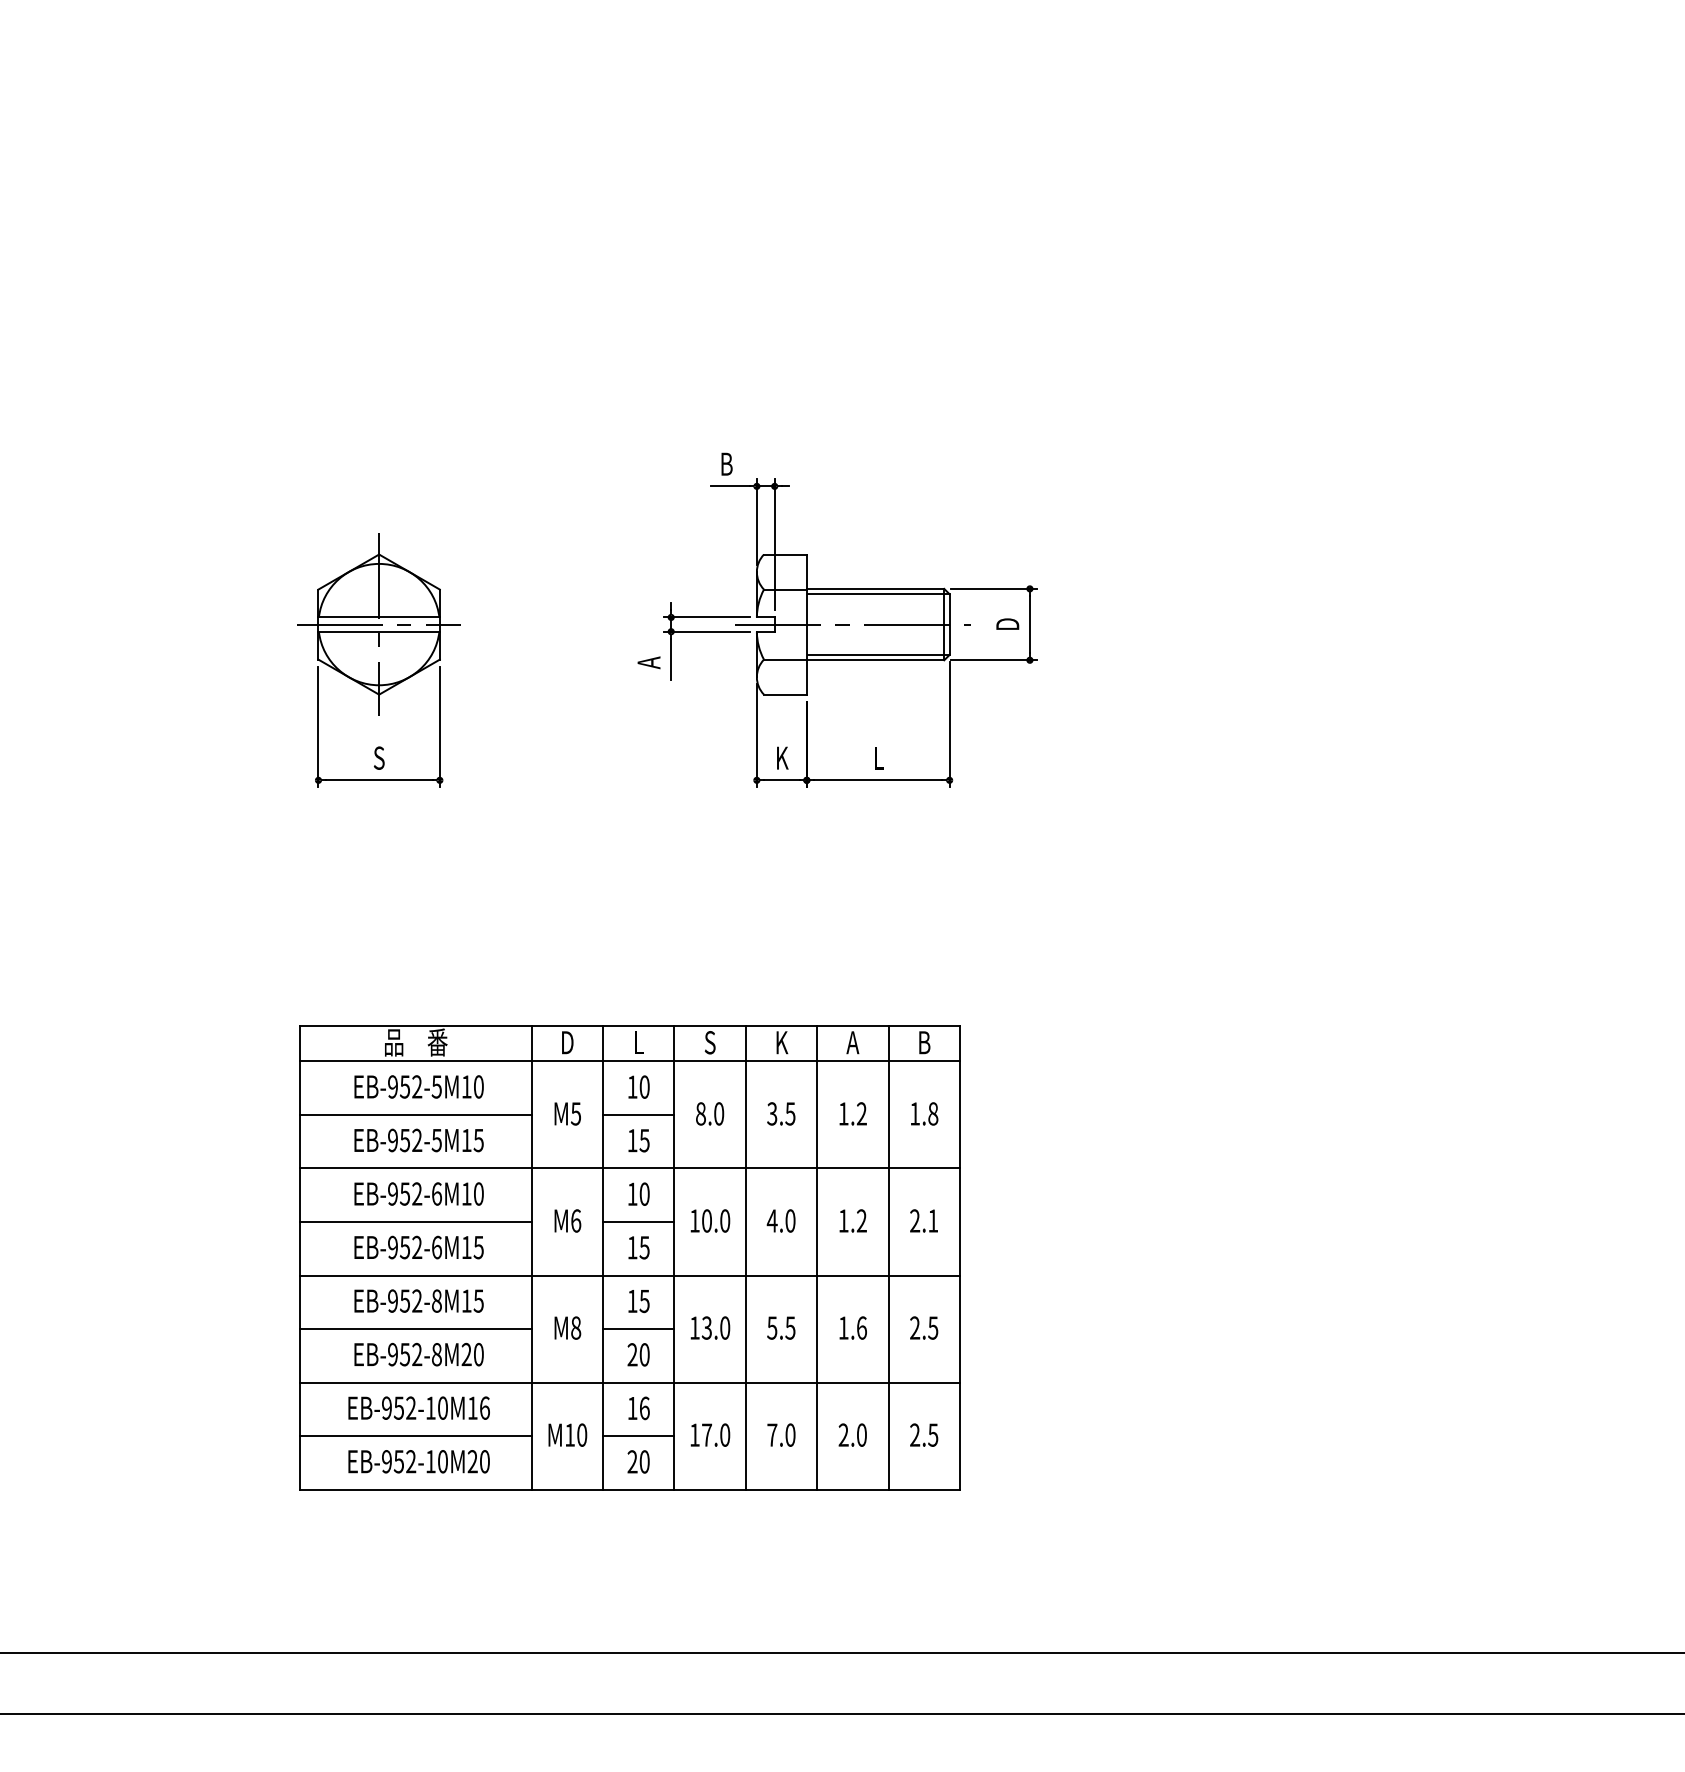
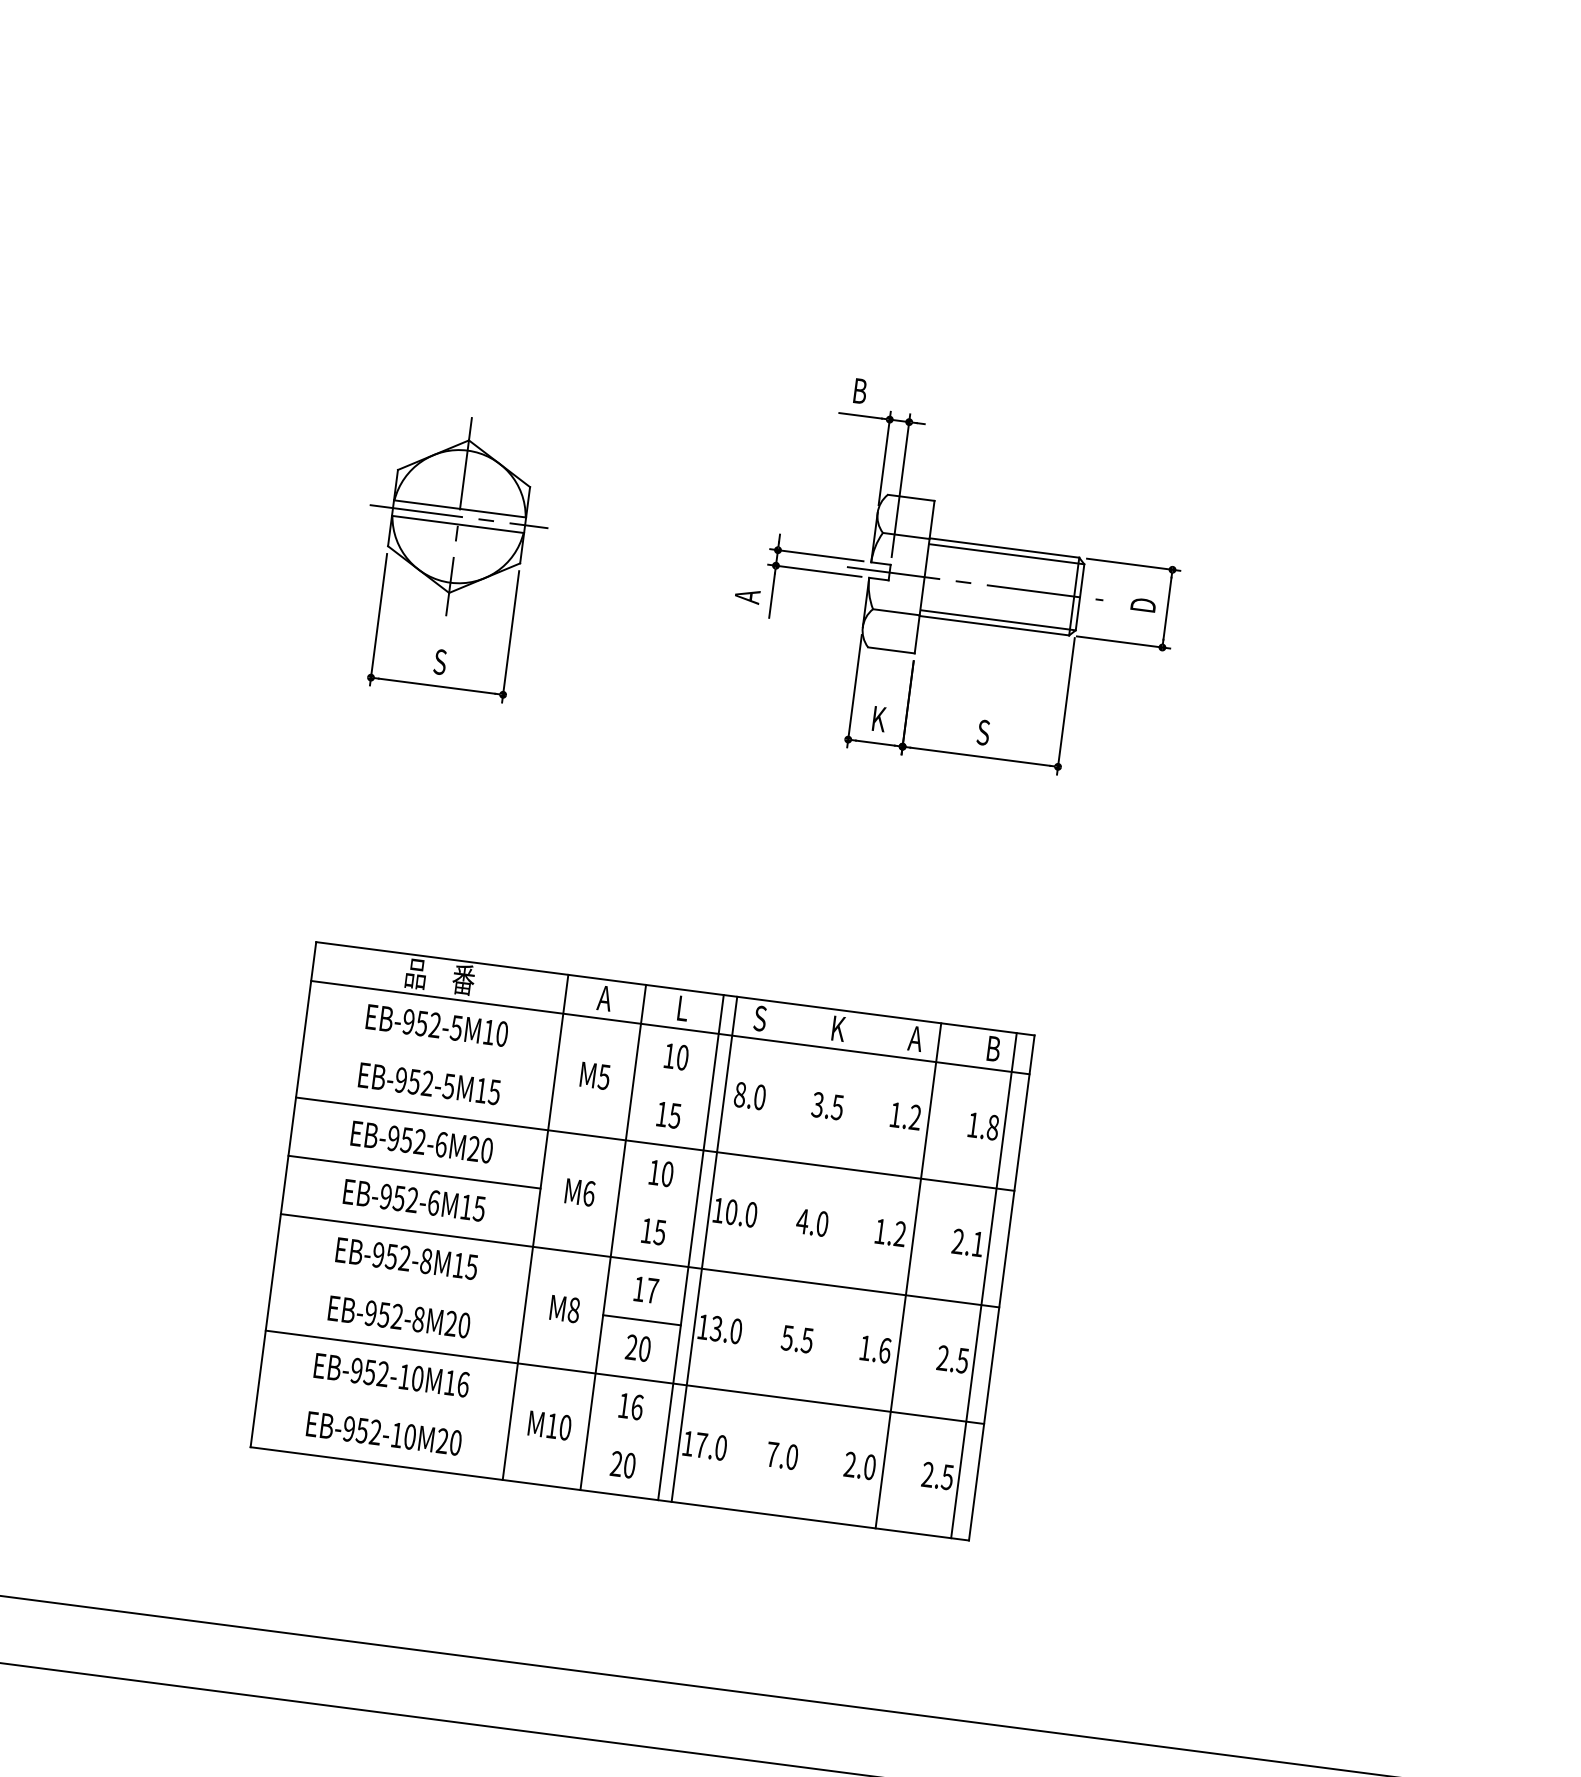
text: (878, 757) -> (983, 731), L -> S
text: (567, 1042) -> (605, 998), D -> A
line: (415, 1114) -> (429, 1055), removed
line: (638, 1114) -> (672, 1086), removed
text: (466, 1193) -> (473, 1148), EB-952-6M10 -> EB-952-6M20
line: (638, 1222) -> (656, 1204), removed
line: (745, 1257) -> (704, 1249), moved
line: (817, 1257) -> (908, 1275), moved
line: (888, 1257) -> (983, 1285), moved
text: (644, 1301) -> (652, 1291), 15 -> 17
line: (415, 1329) -> (398, 1289), removed
line: (415, 1436) -> (383, 1405), removed
line: (638, 1436) -> (626, 1437), removed

